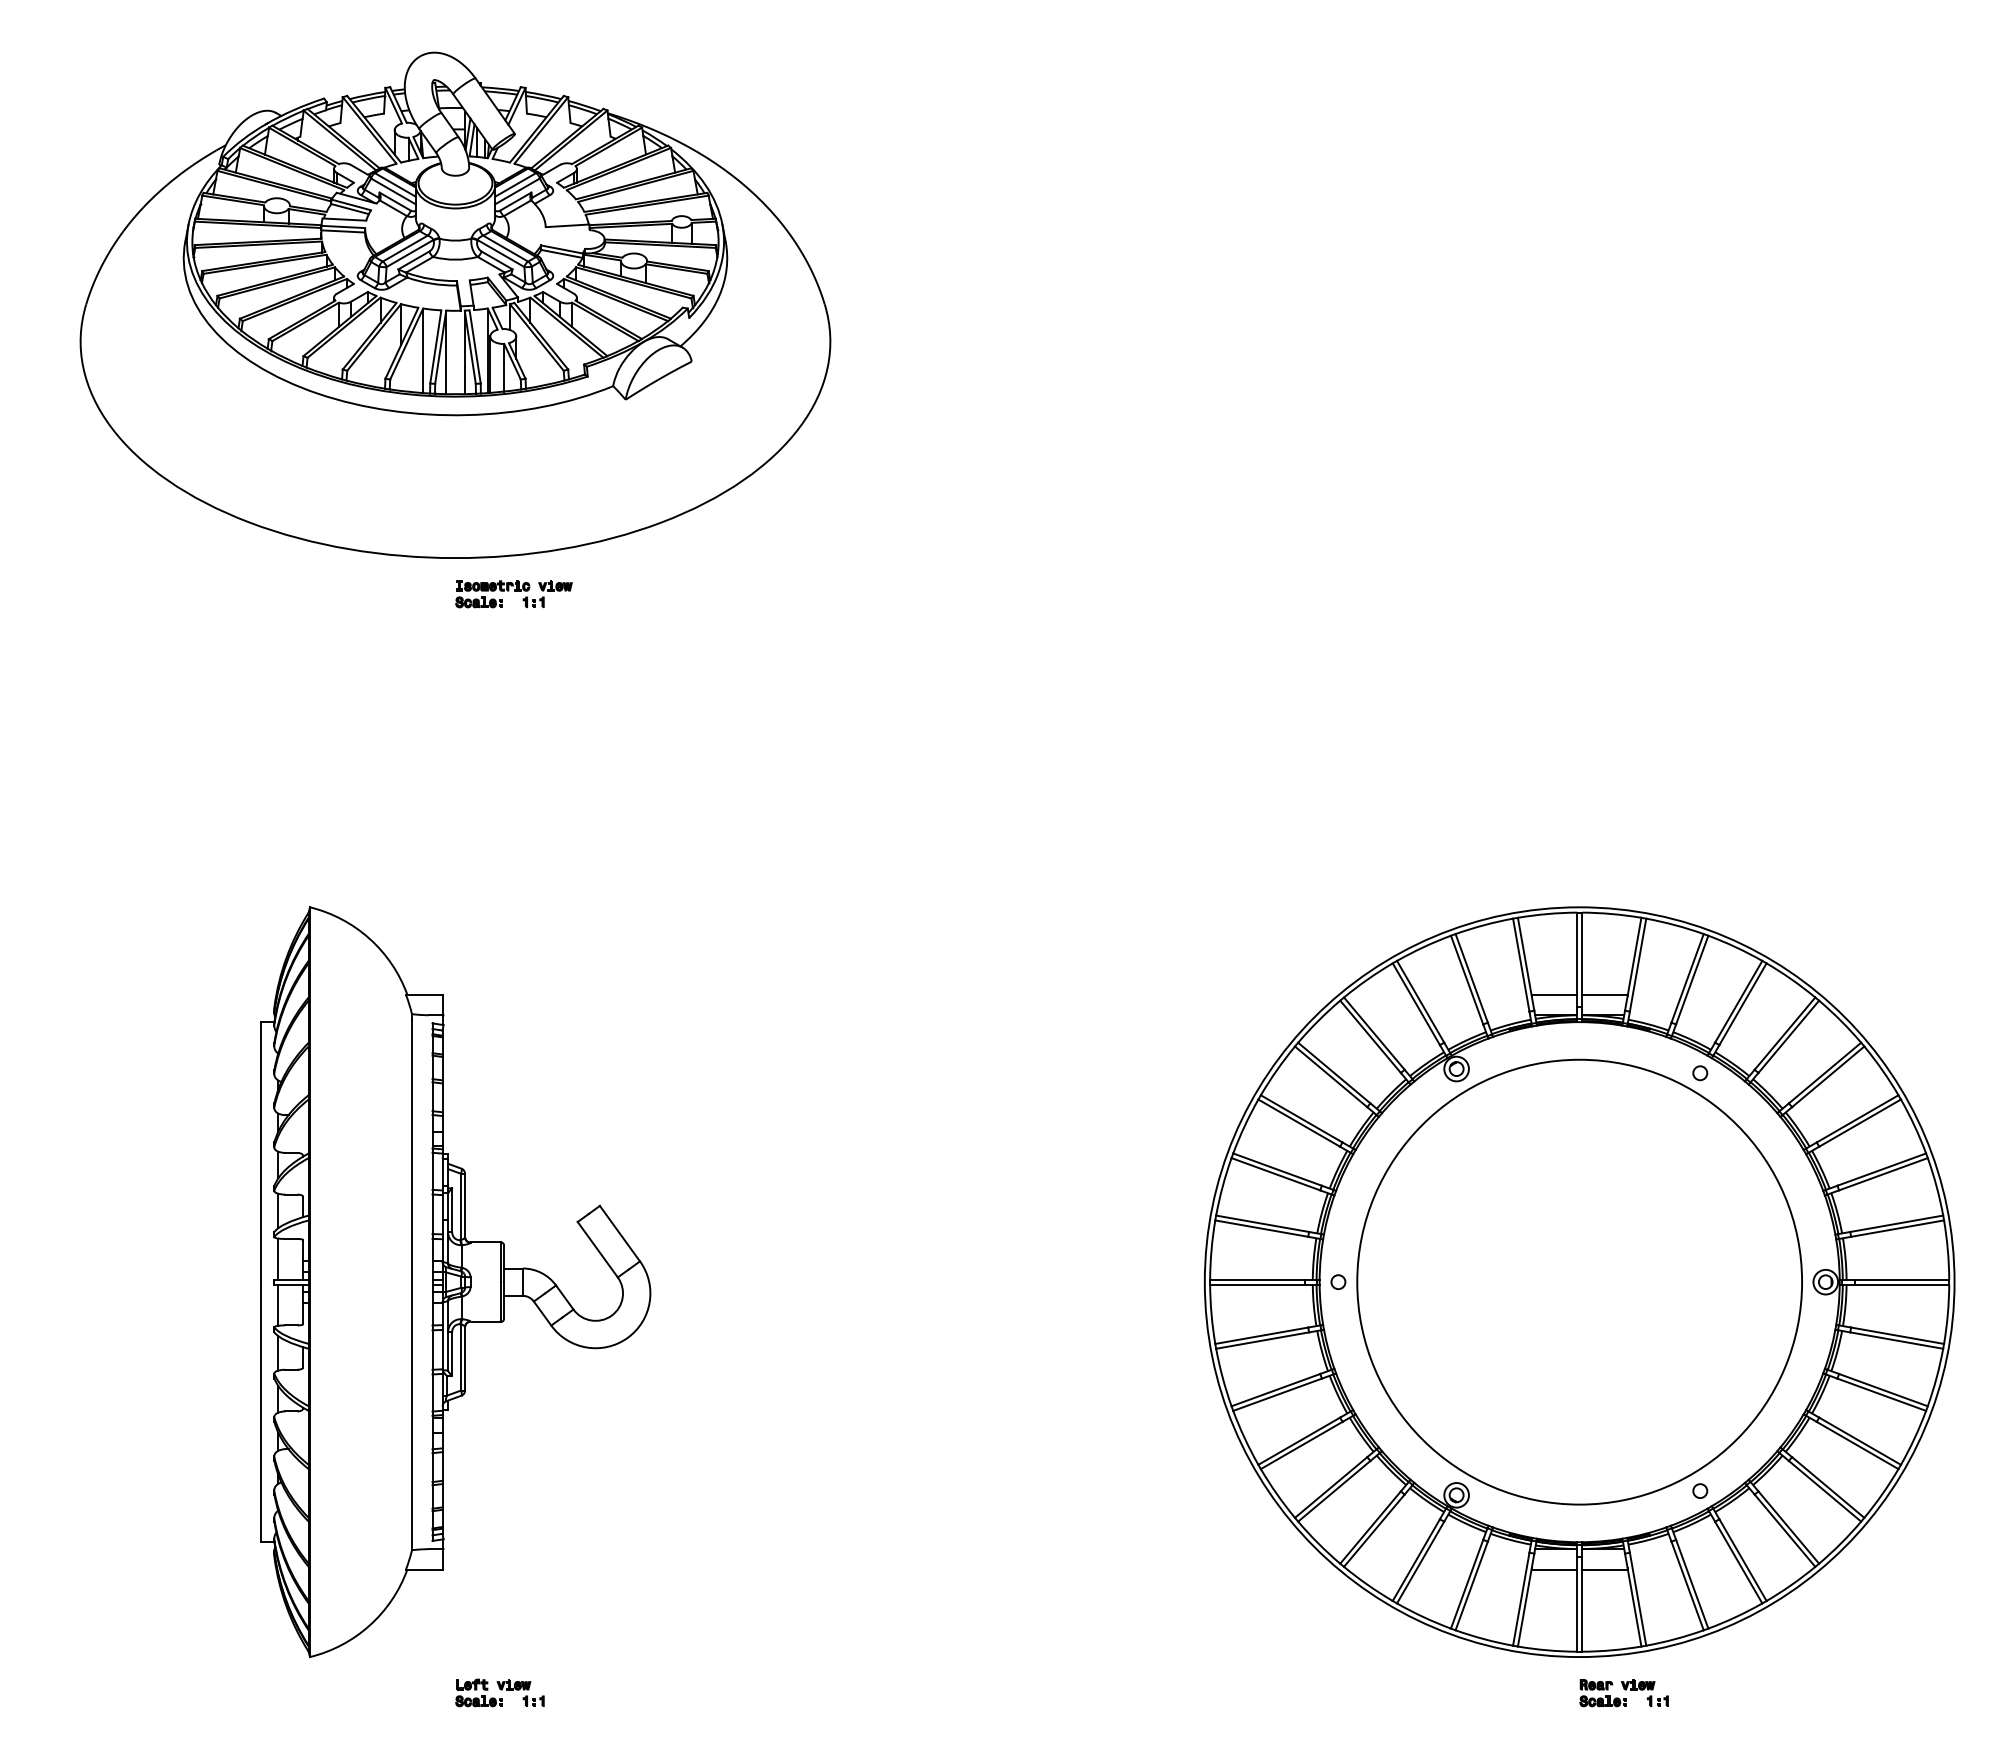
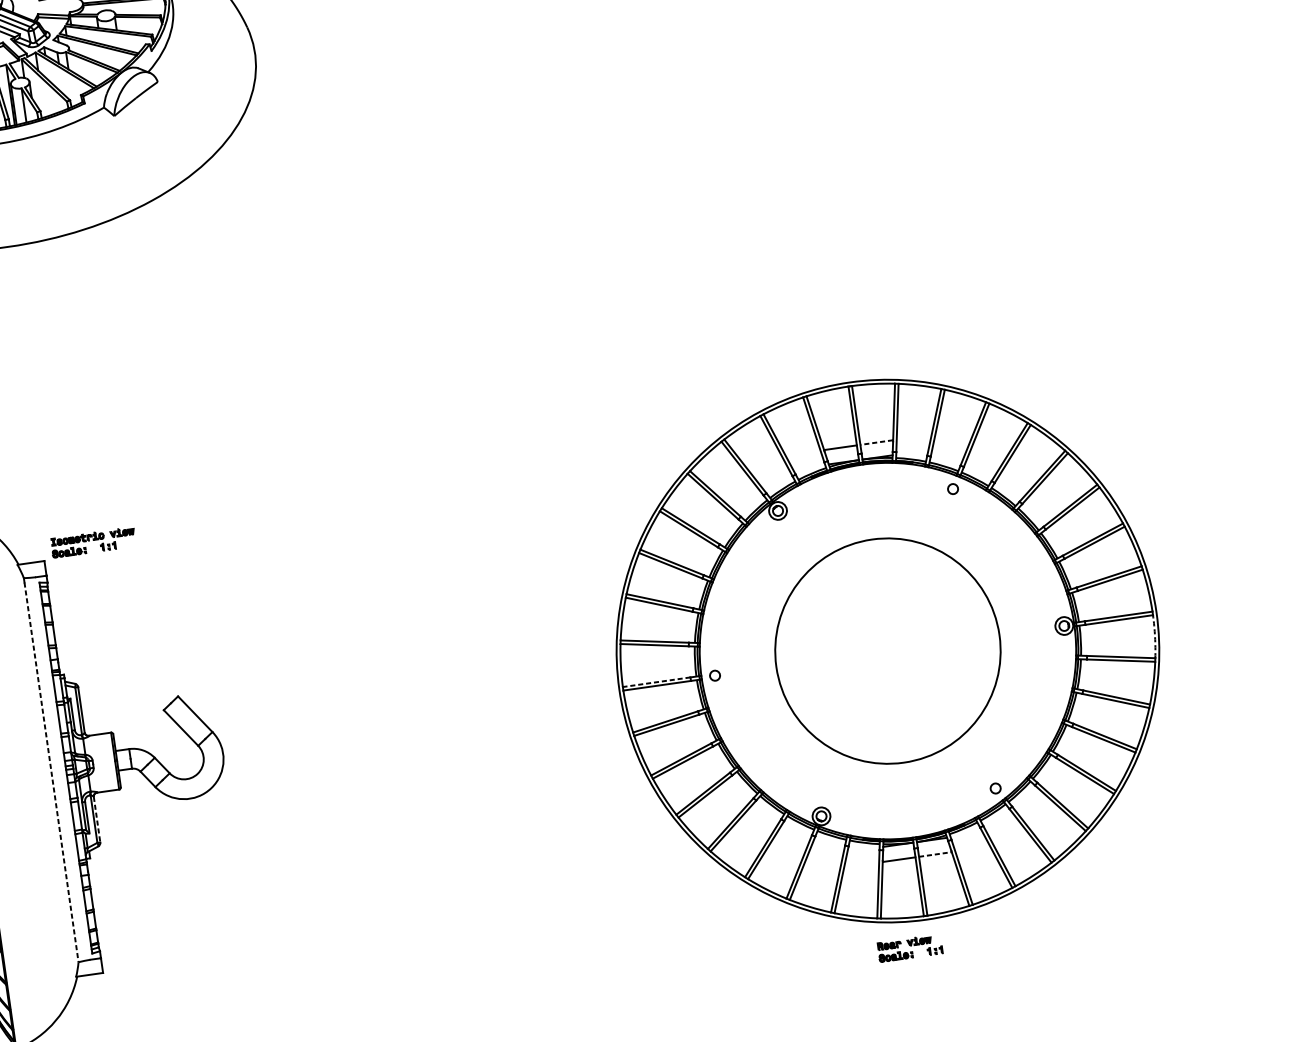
part: (513, 594) -> (93, 542), moved
line: (1604, 994) -> (876, 442), solid -> dashed
line: (1256, 1279) -> (656, 682), solid -> dashed
circle: (1579, 1281) -> (887, 650), size x0.7
line: (412, 1285) -> (51, 772), solid -> dashed
arc: (1947, 1314) -> (1154, 636), solid -> dashed
line: (465, 1358) -> (97, 819), solid -> dashed
line: (1604, 1569) -> (935, 854), solid -> dashed
part: (1623, 1693) -> (909, 948), moved

